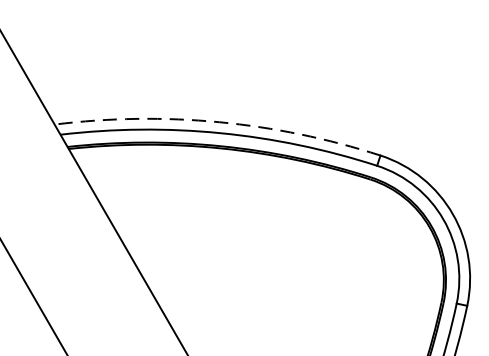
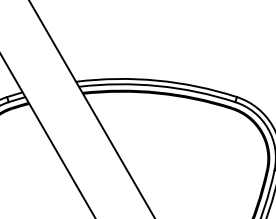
arc: (219, 121) -> (157, 80), dashed -> solid

